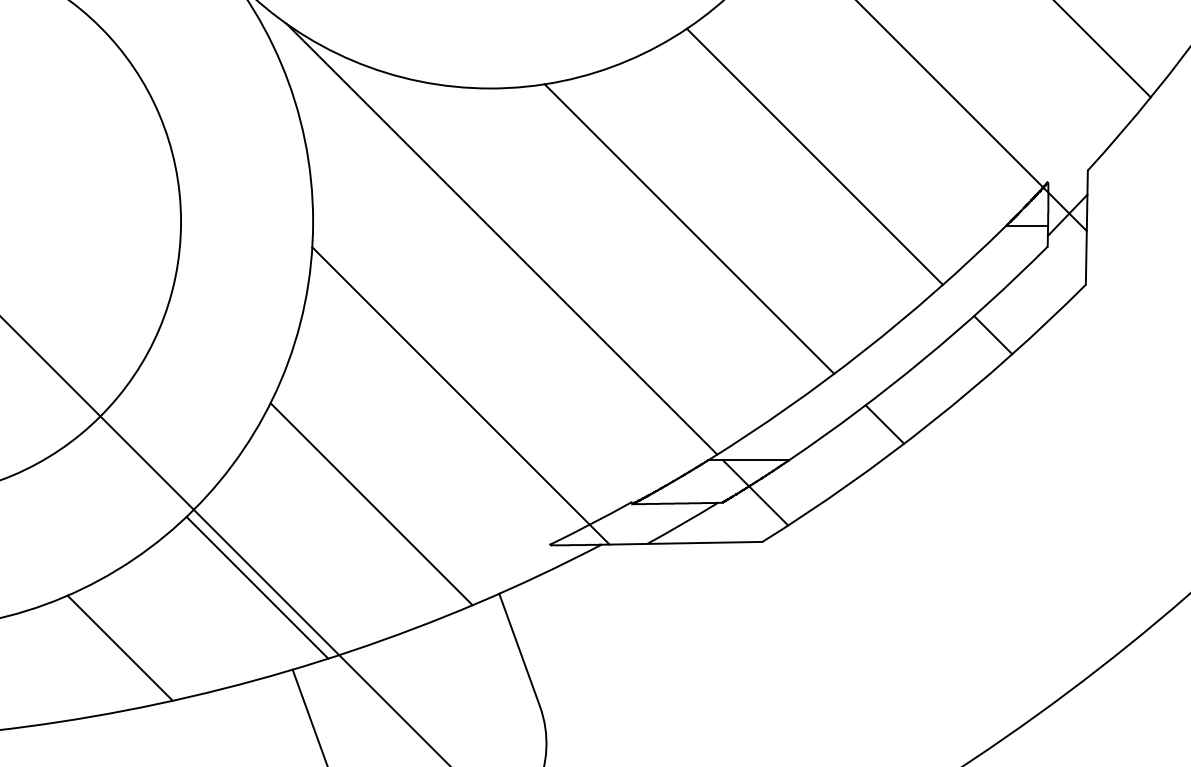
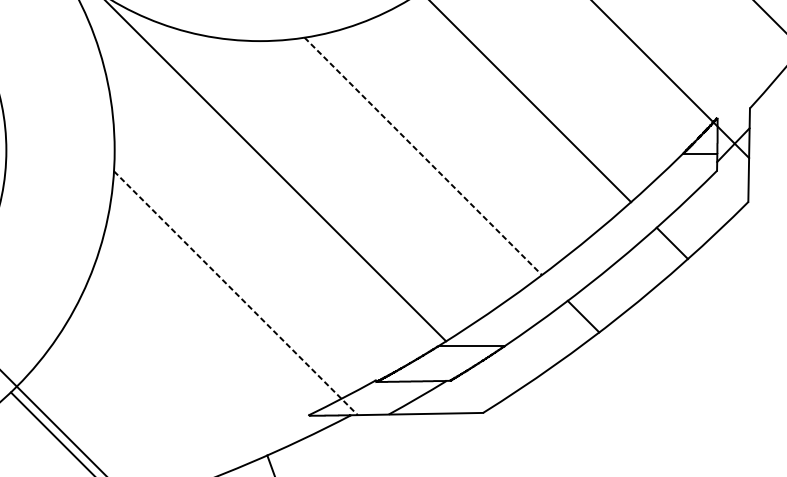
line: (689, 229) -> (423, 156), solid -> dashed
line: (461, 396) -> (236, 293), solid -> dashed
line: (755, 492) -> (477, 372), removed
line: (371, 504) -> (162, 382), removed

